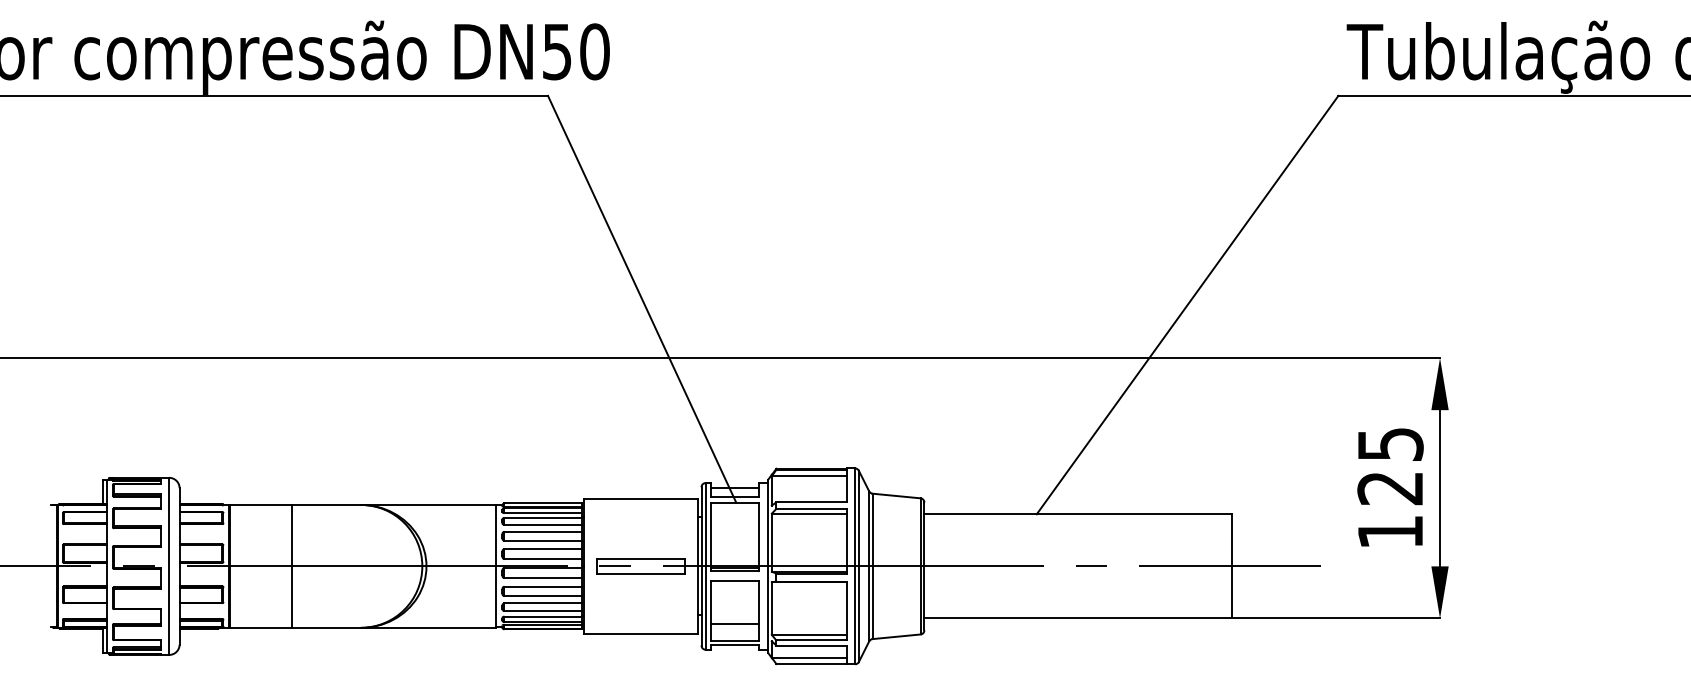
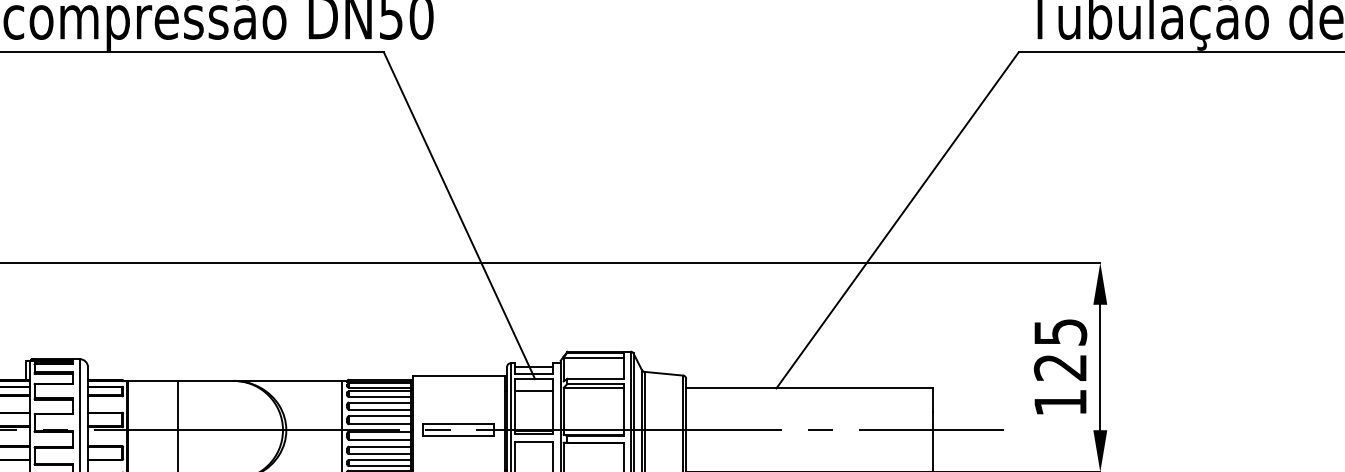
line: (734, 517) -> (533, 390), added

